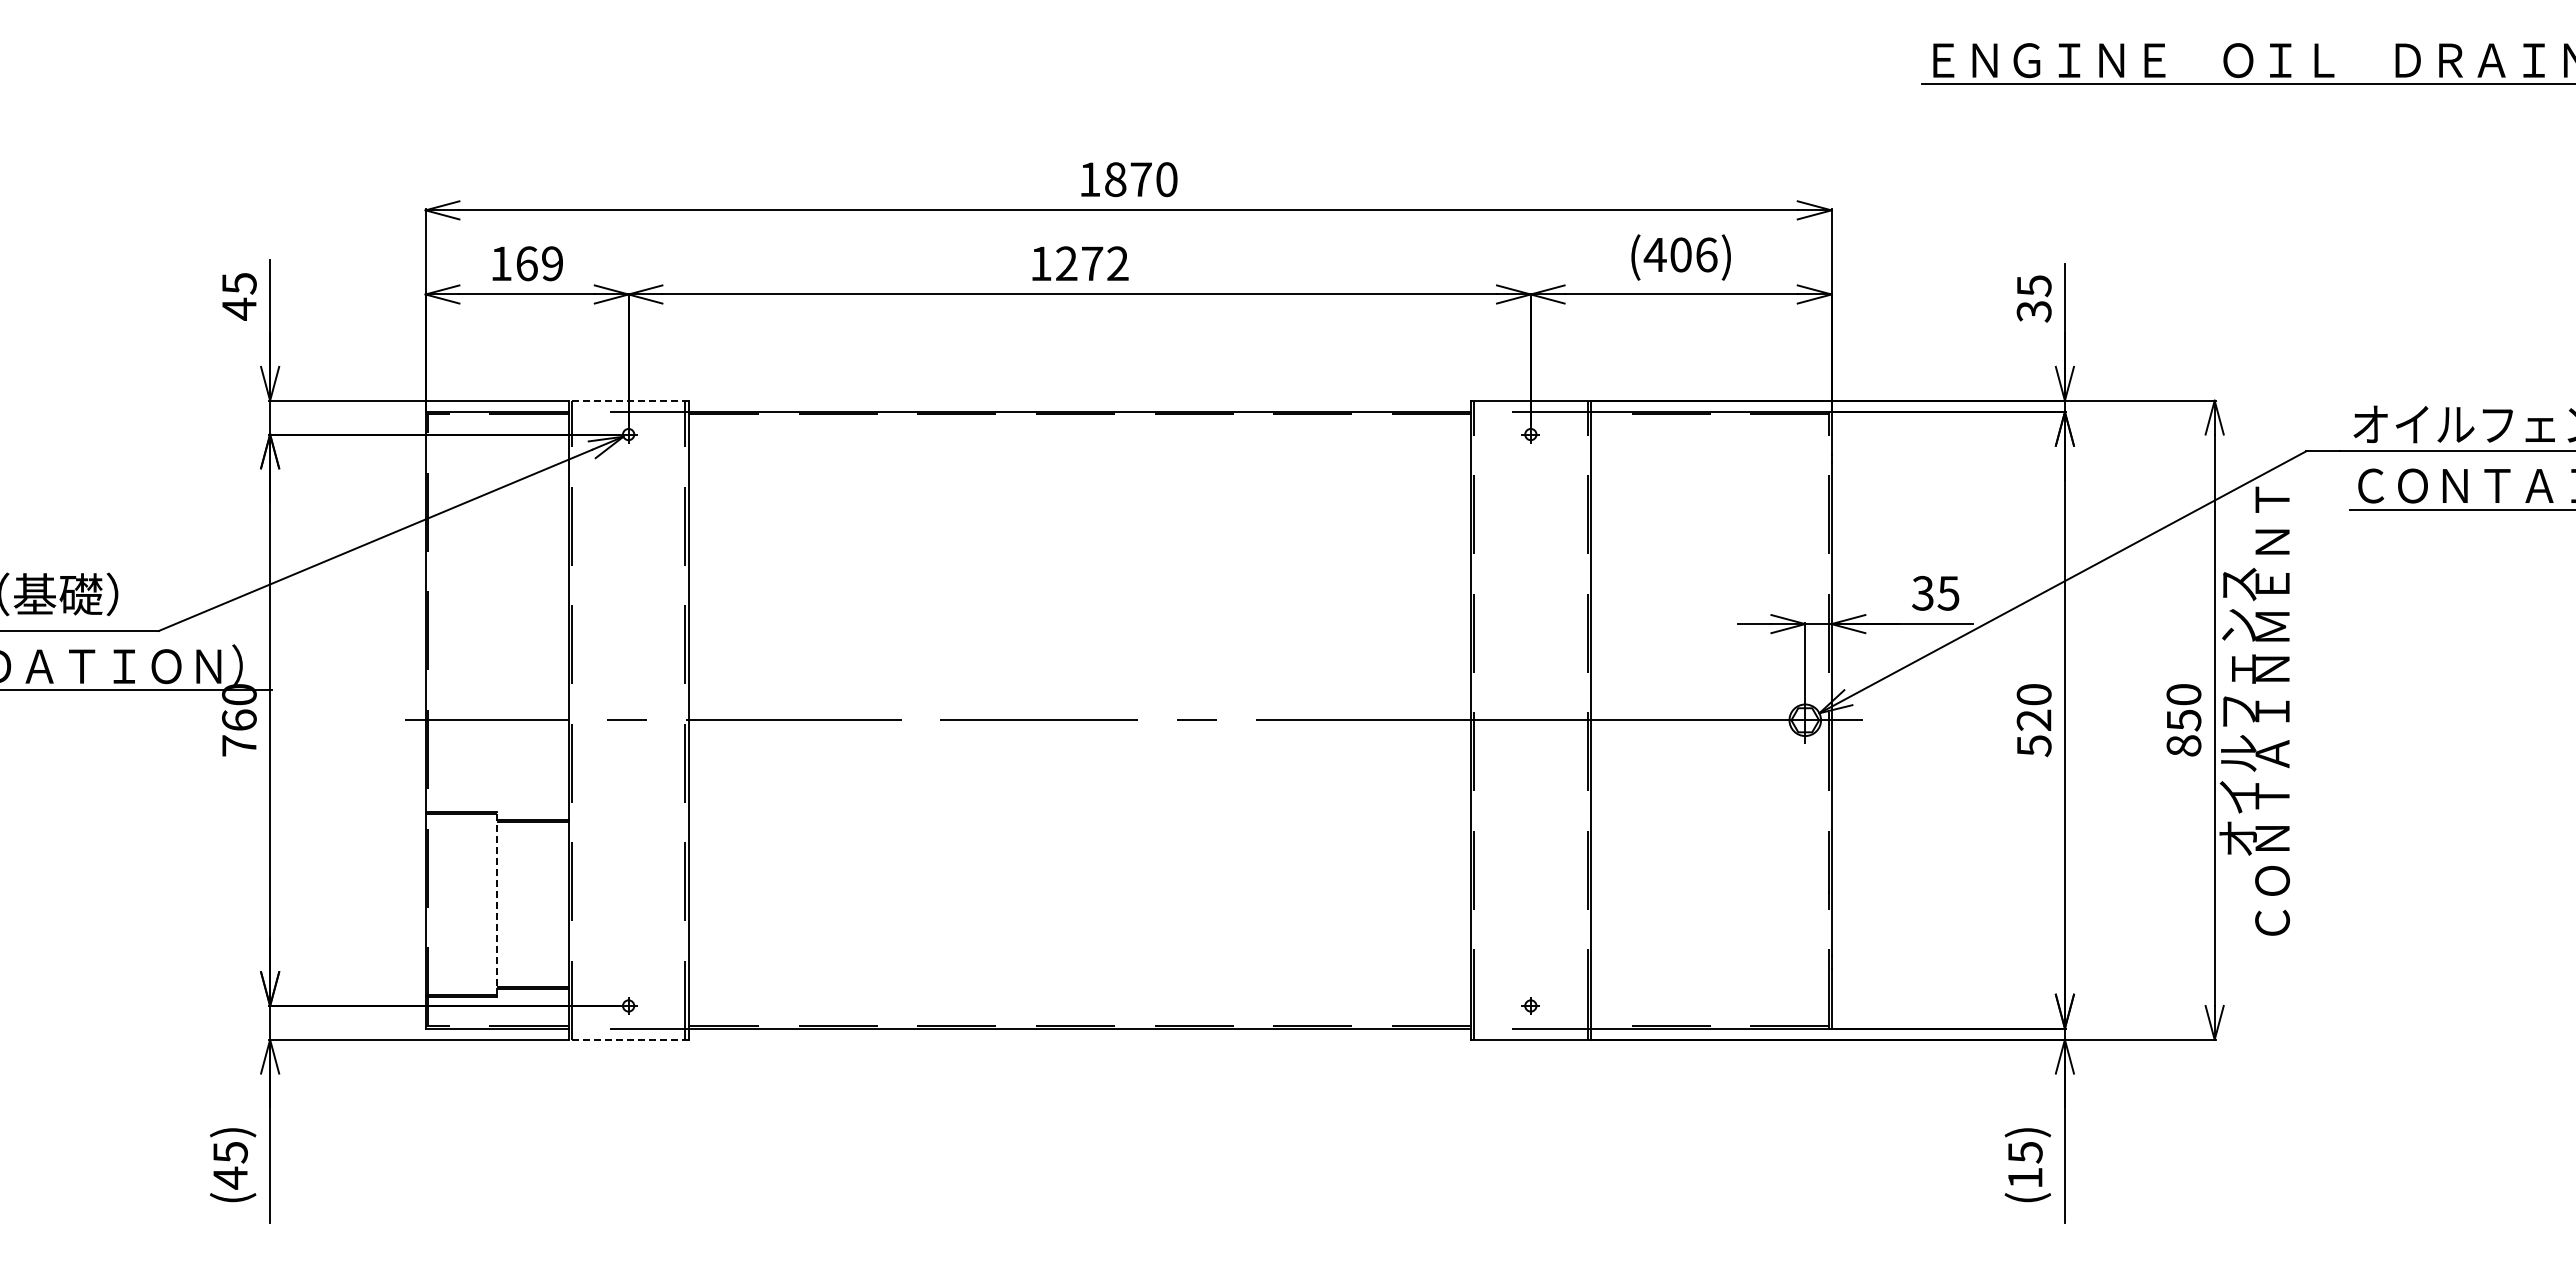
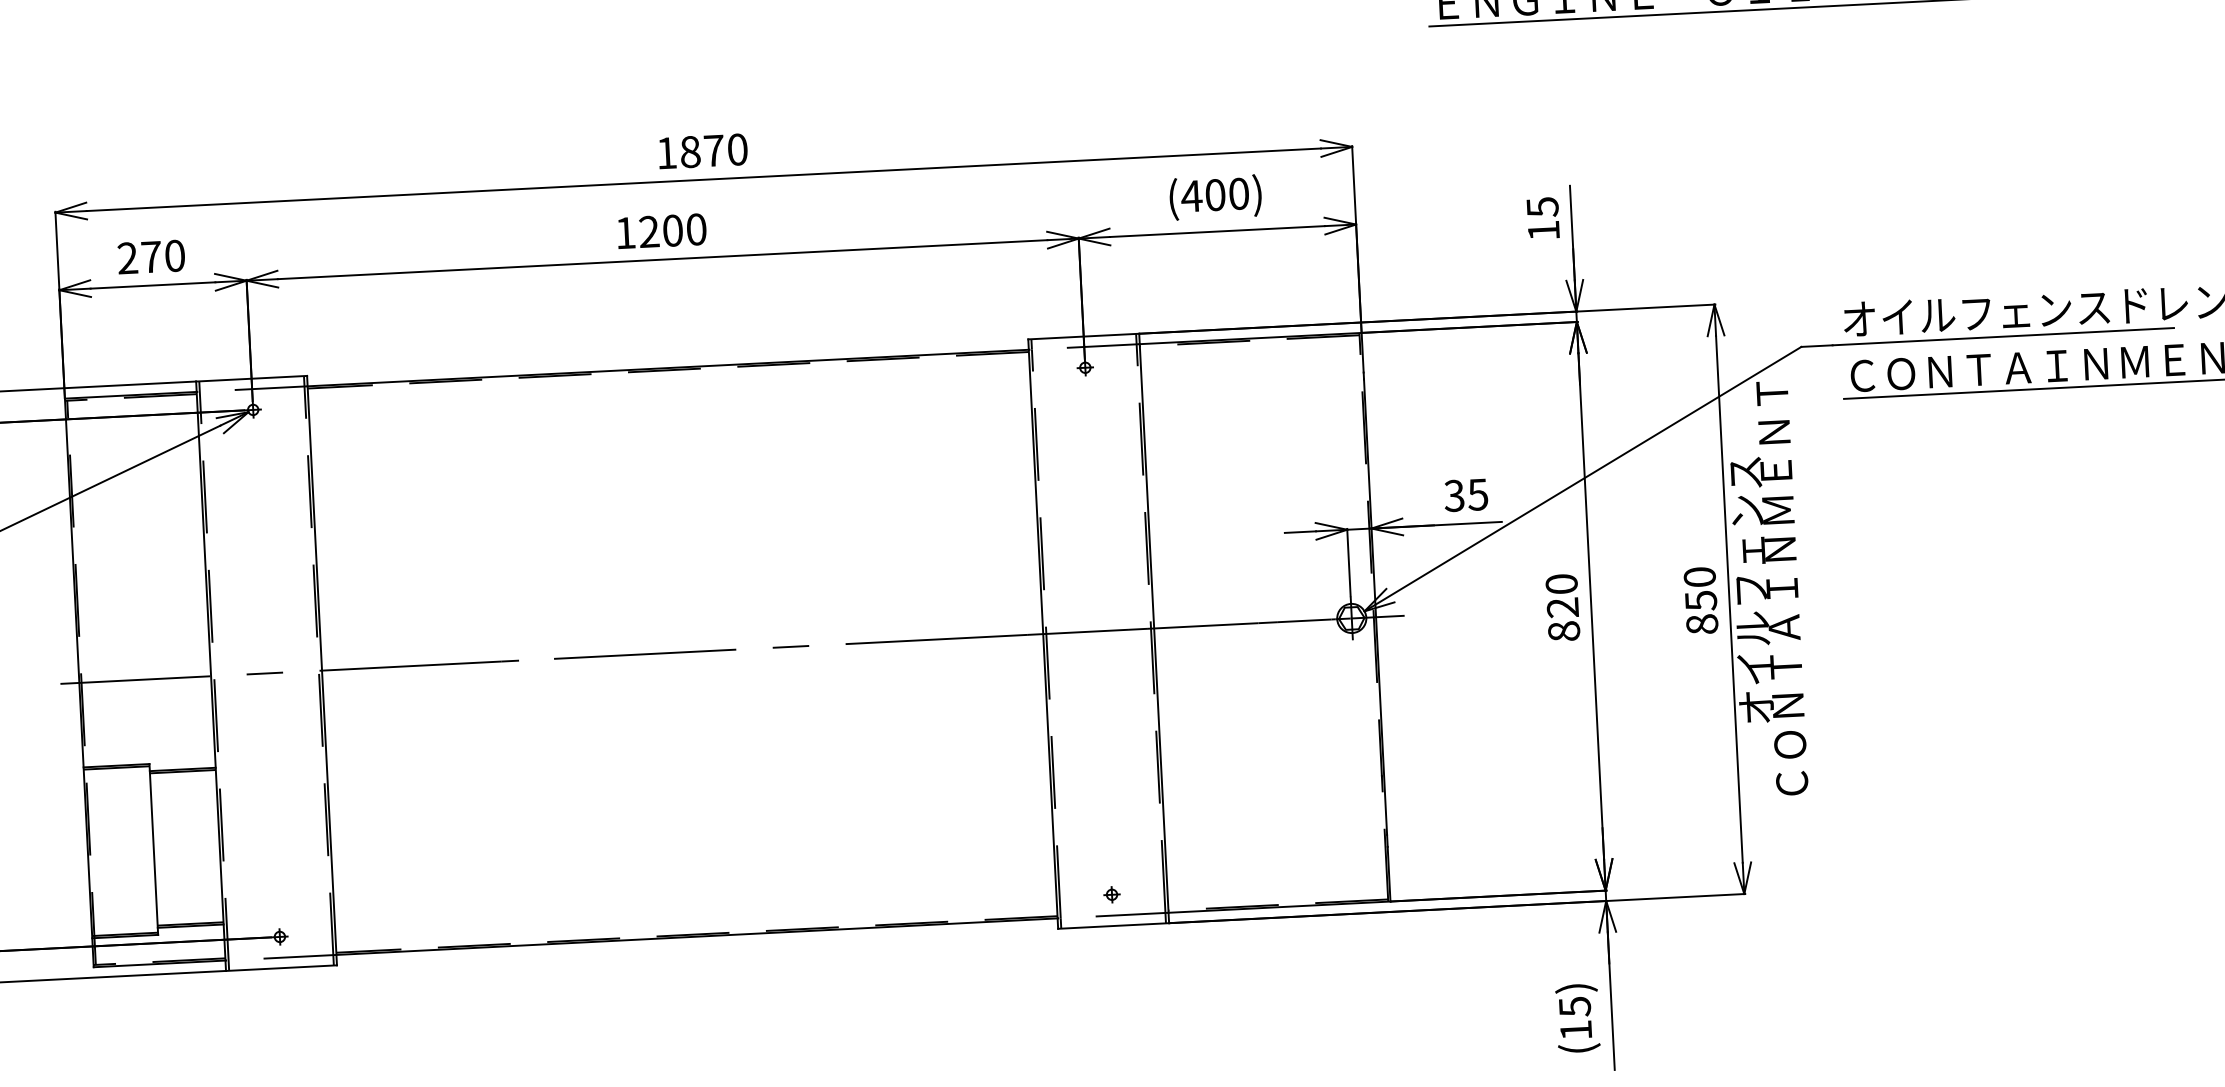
text: (1706, 254) -> (1238, 193), (406) -> (400)
text: (526, 263) -> (151, 256), 169 -> 270
text: (1105, 263) -> (685, 229), 1272 -> 1200
text: (2033, 311) -> (1543, 230), 35 -> 15
line: (628, 400) -> (251, 378), dashed -> solid
text: (2033, 746) -> (1563, 631), 520 -> 820
line: (497, 904) -> (154, 849), dashed -> solid
line: (628, 1039) -> (281, 967), dashed -> solid

